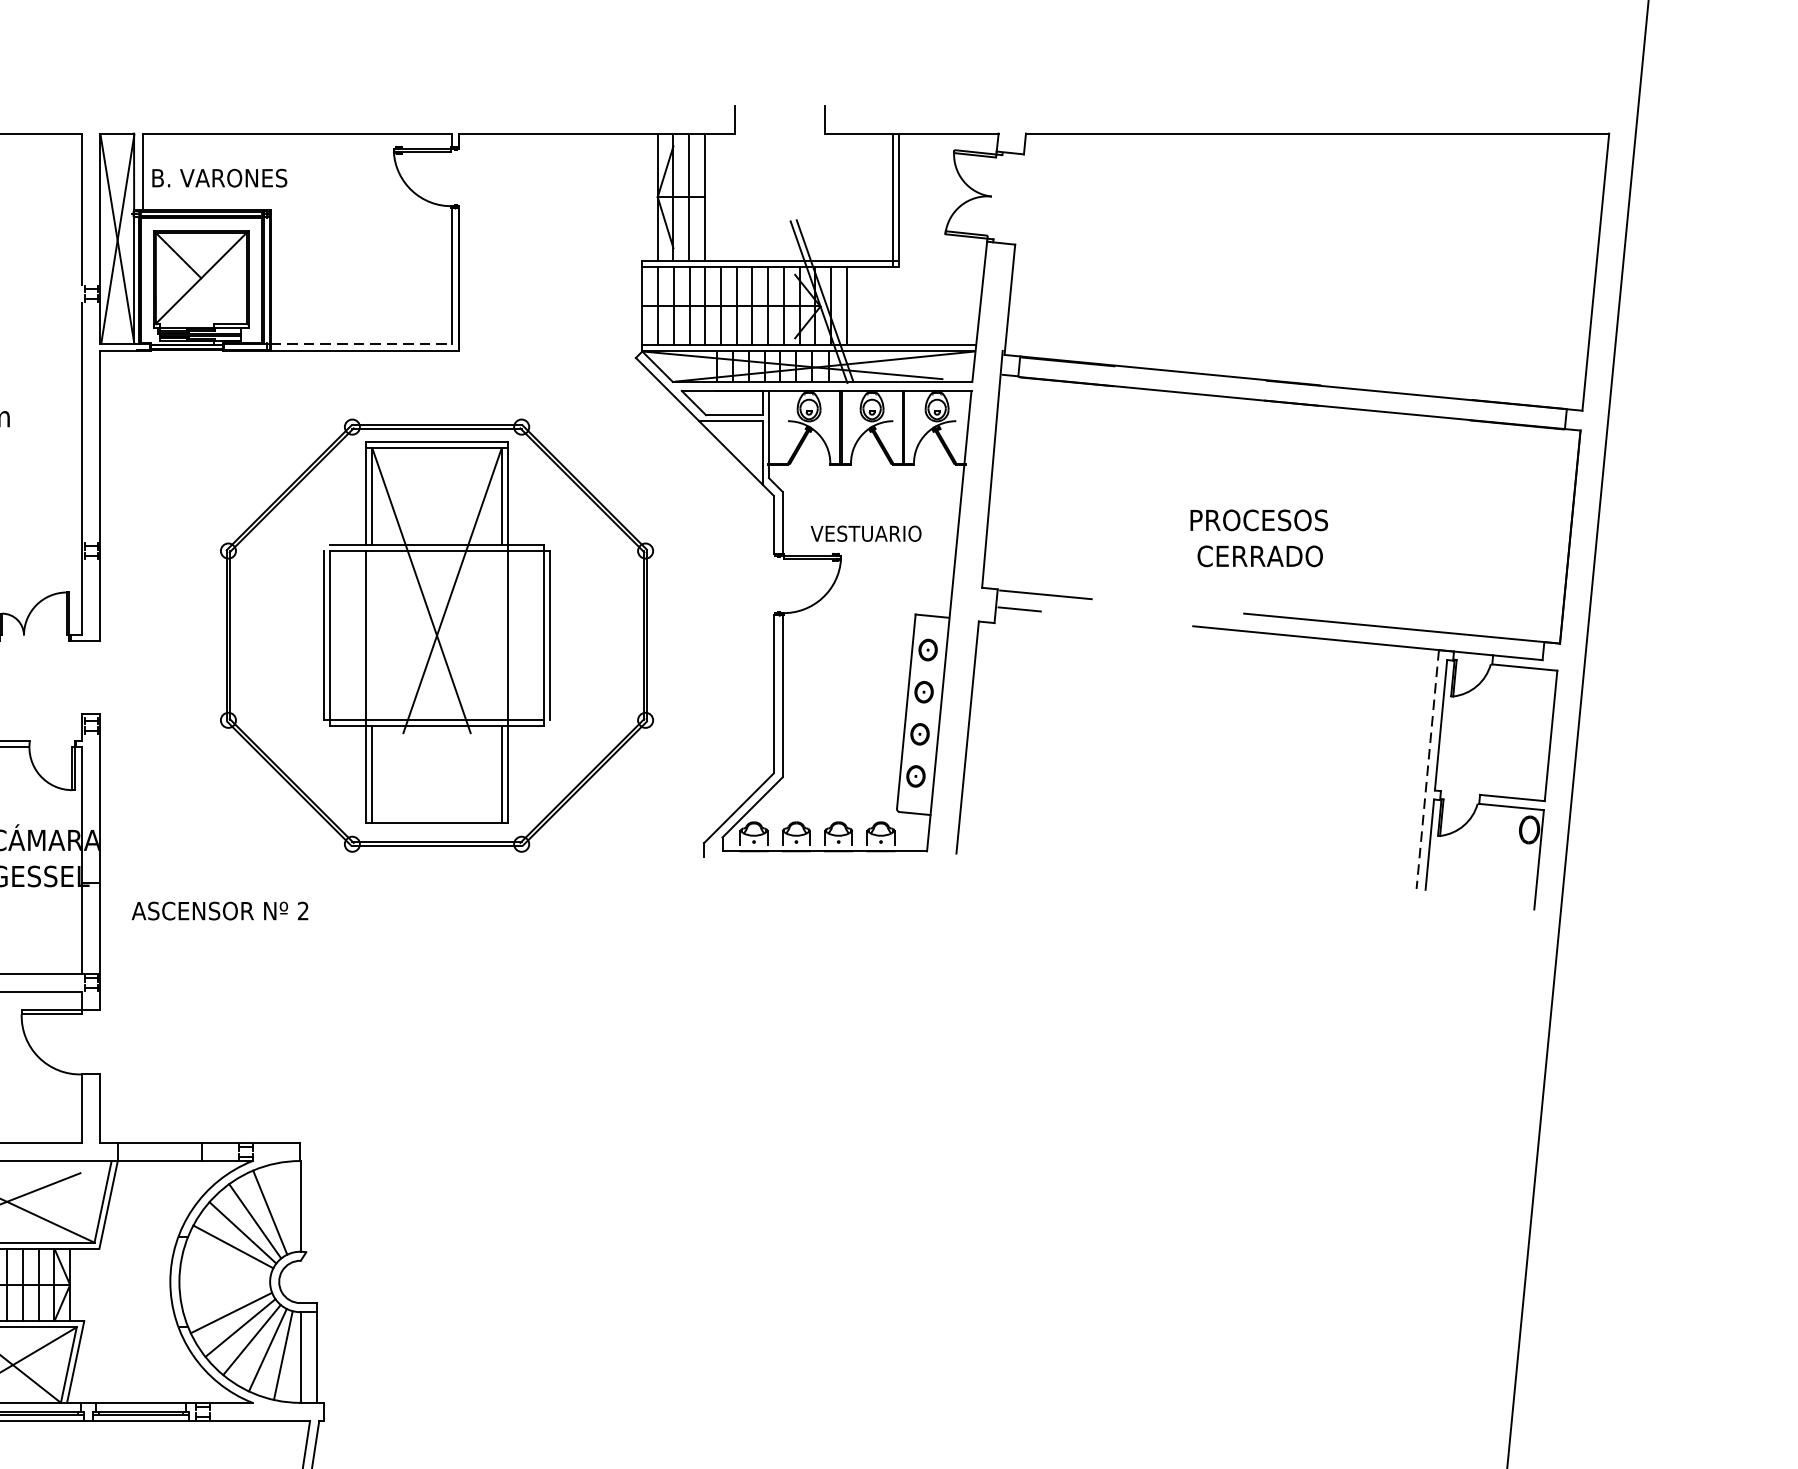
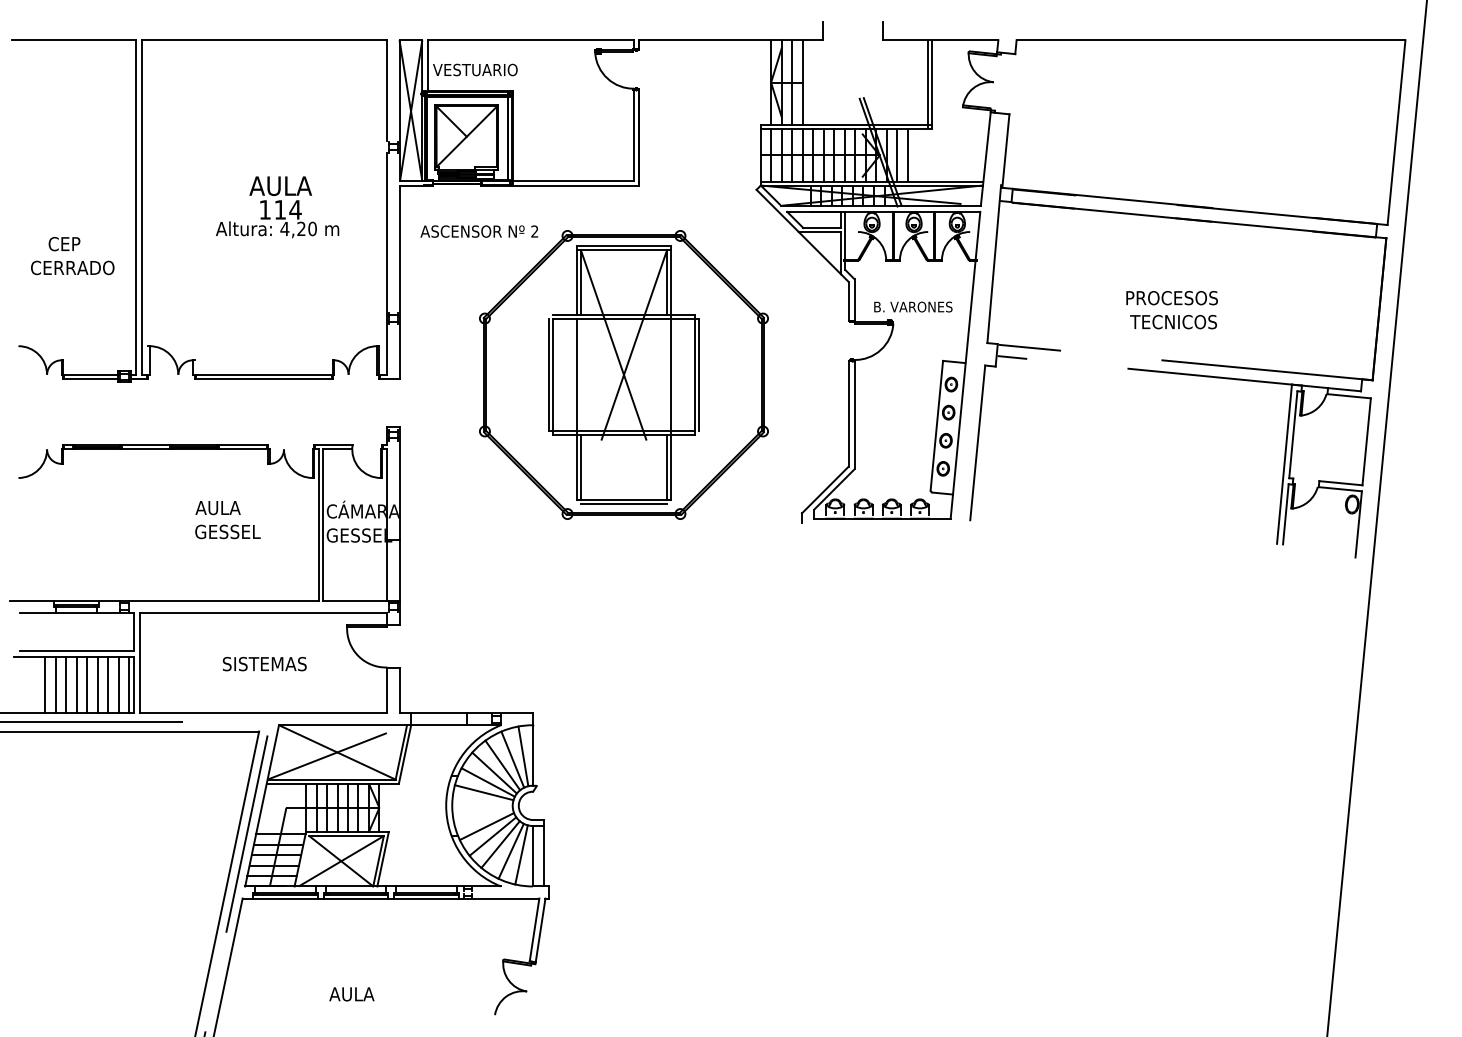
text: (218, 177) -> (478, 69), B. VARONES -> VESTUARIO
line: (862, 306) -> (907, 155), added
line: (362, 343) -> (574, 180), dashed -> solid
text: (869, 532) -> (912, 306), VESTUARIO -> B. VARONES
text: (1261, 555) -> (1173, 321), CERRADO -> TECNICOS
line: (1427, 769) -> (1284, 464), dashed -> solid
line: (436, 829) -> (623, 504), added
text: (218, 910) -> (478, 231), moved
line: (286, 1207) -> (523, 756), added
line: (226, 1261) -> (483, 792), added

